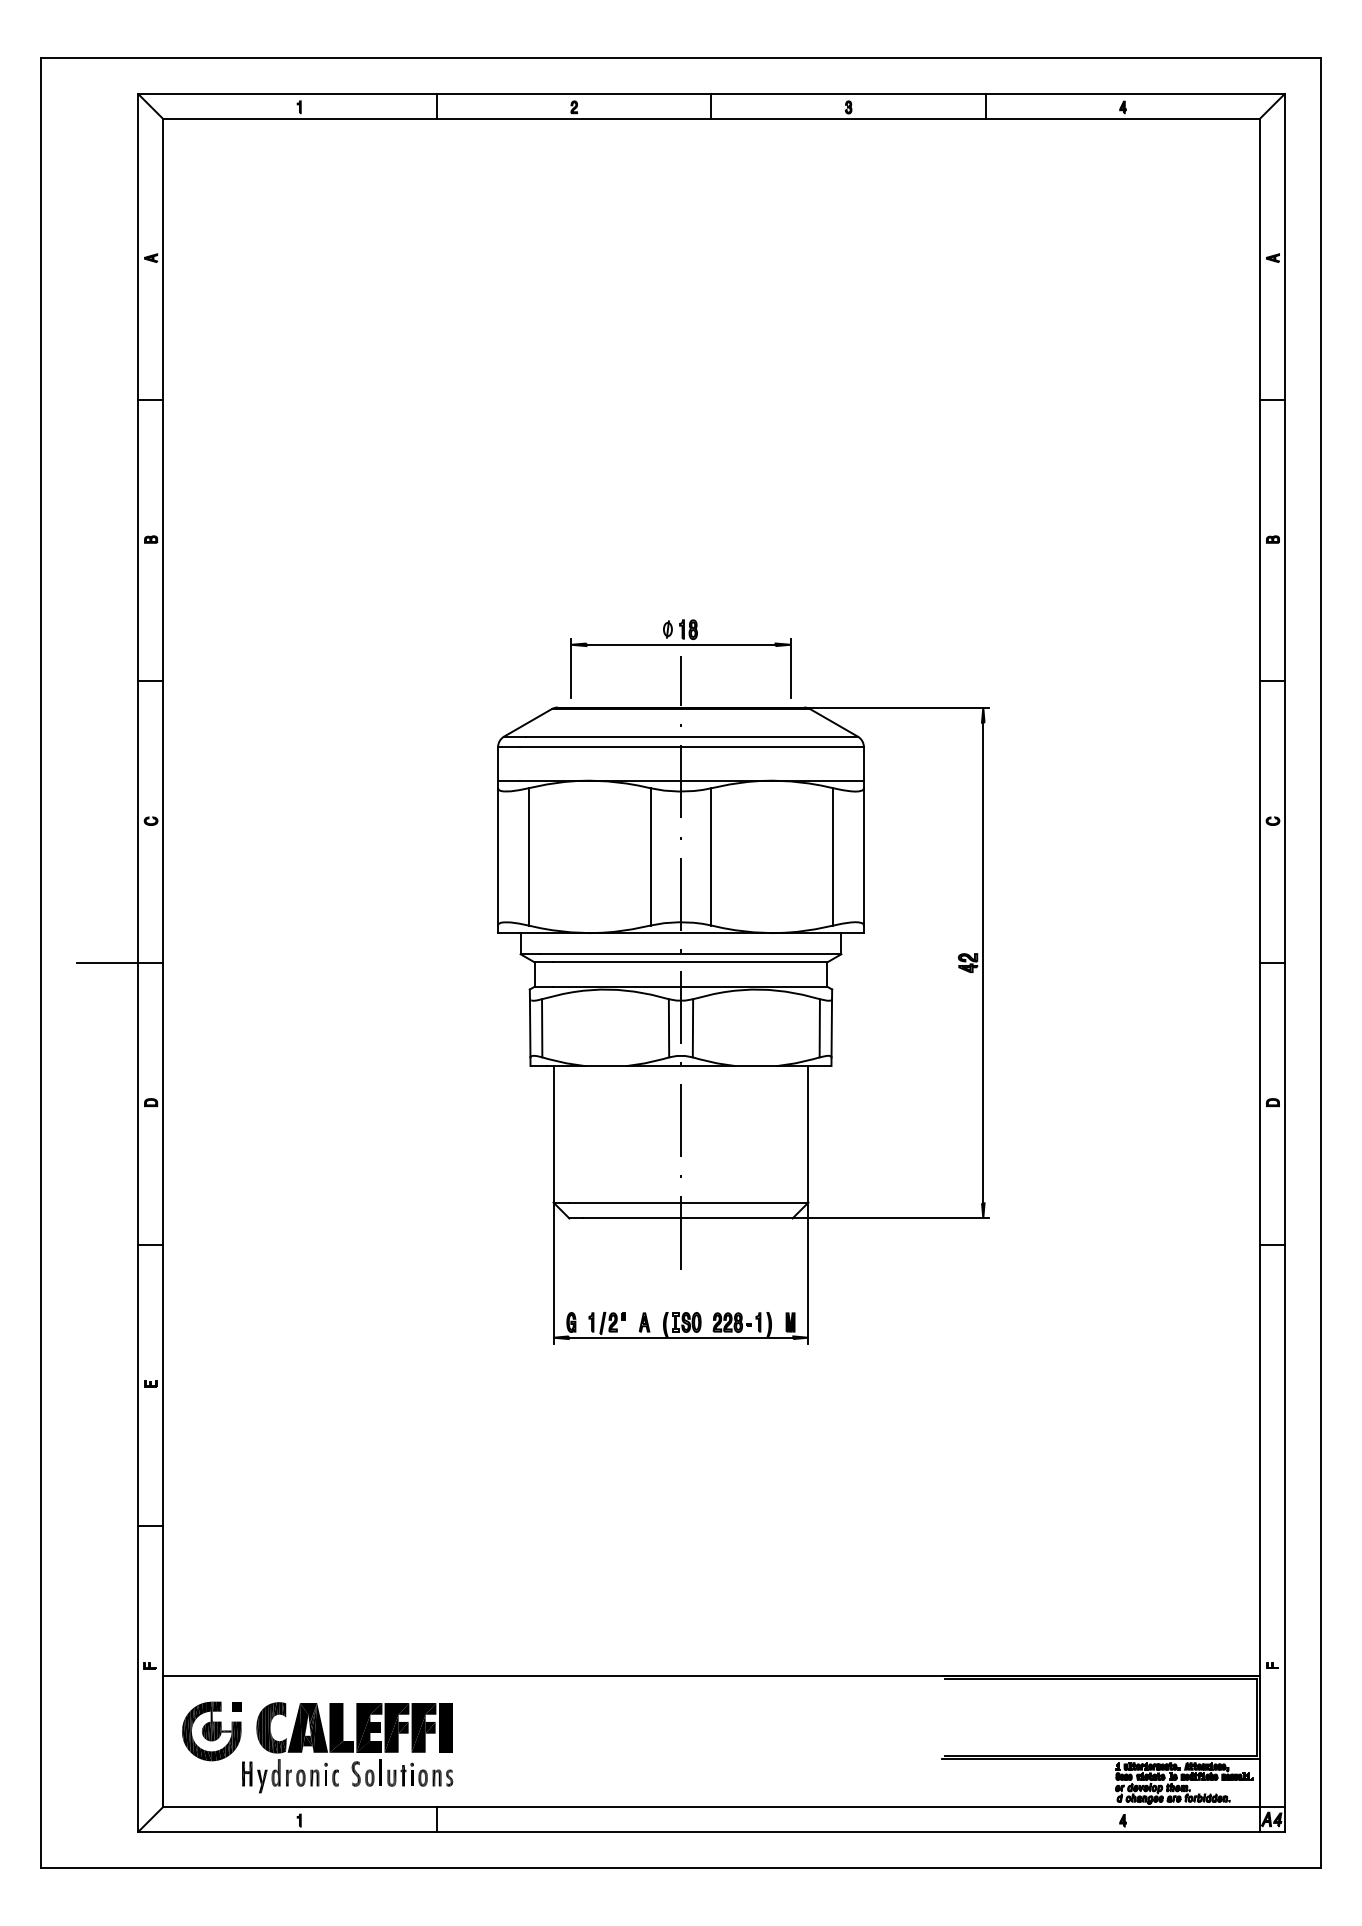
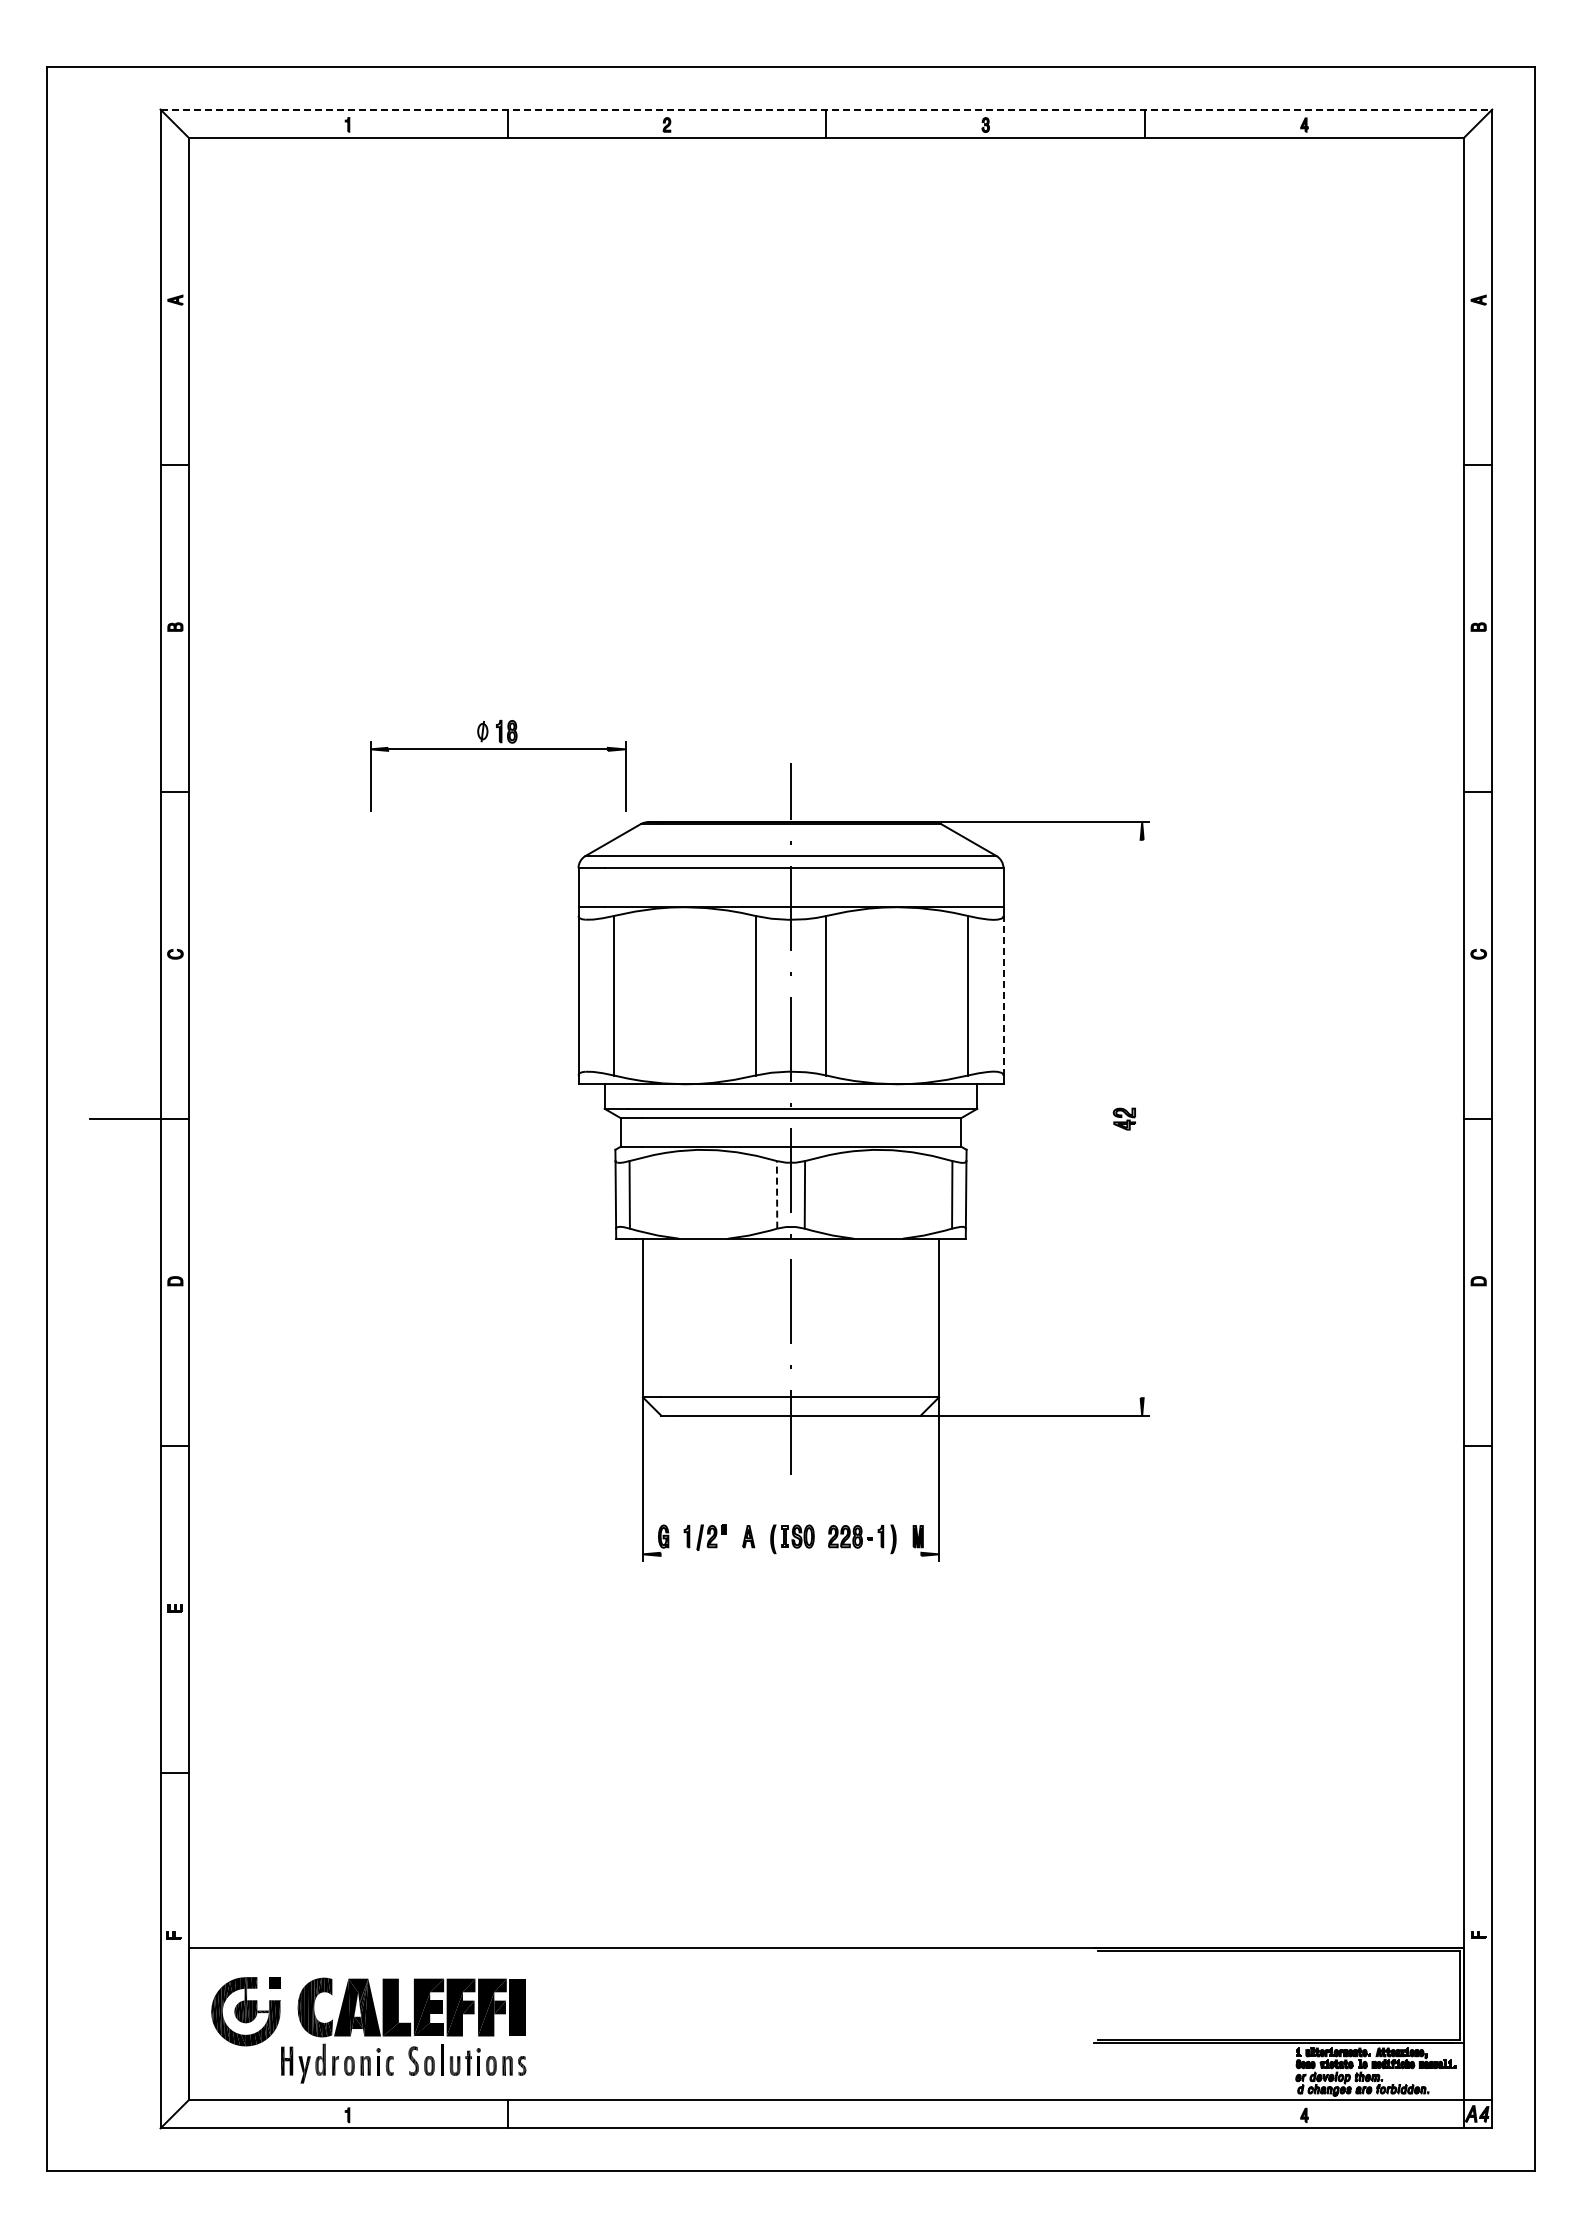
line: (711, 94) -> (826, 109), solid -> dashed
part: (681, 644) -> (498, 749), moved
line: (863, 856) -> (1003, 995), solid -> dashed
line: (983, 962) -> (1142, 1118), removed
line: (669, 1027) -> (777, 1194), solid -> dashed
line: (680, 1337) -> (790, 1554), removed

